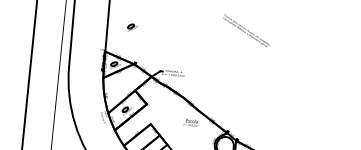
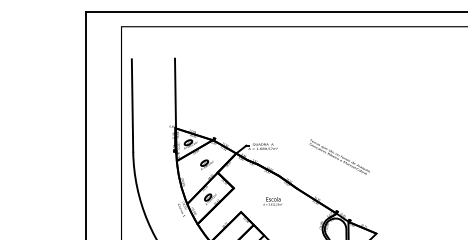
part: (132, 27) -> (206, 164), moved
text: (246, 30) -> (339, 156), moved
text: (190, 122) -> (272, 201), moved

